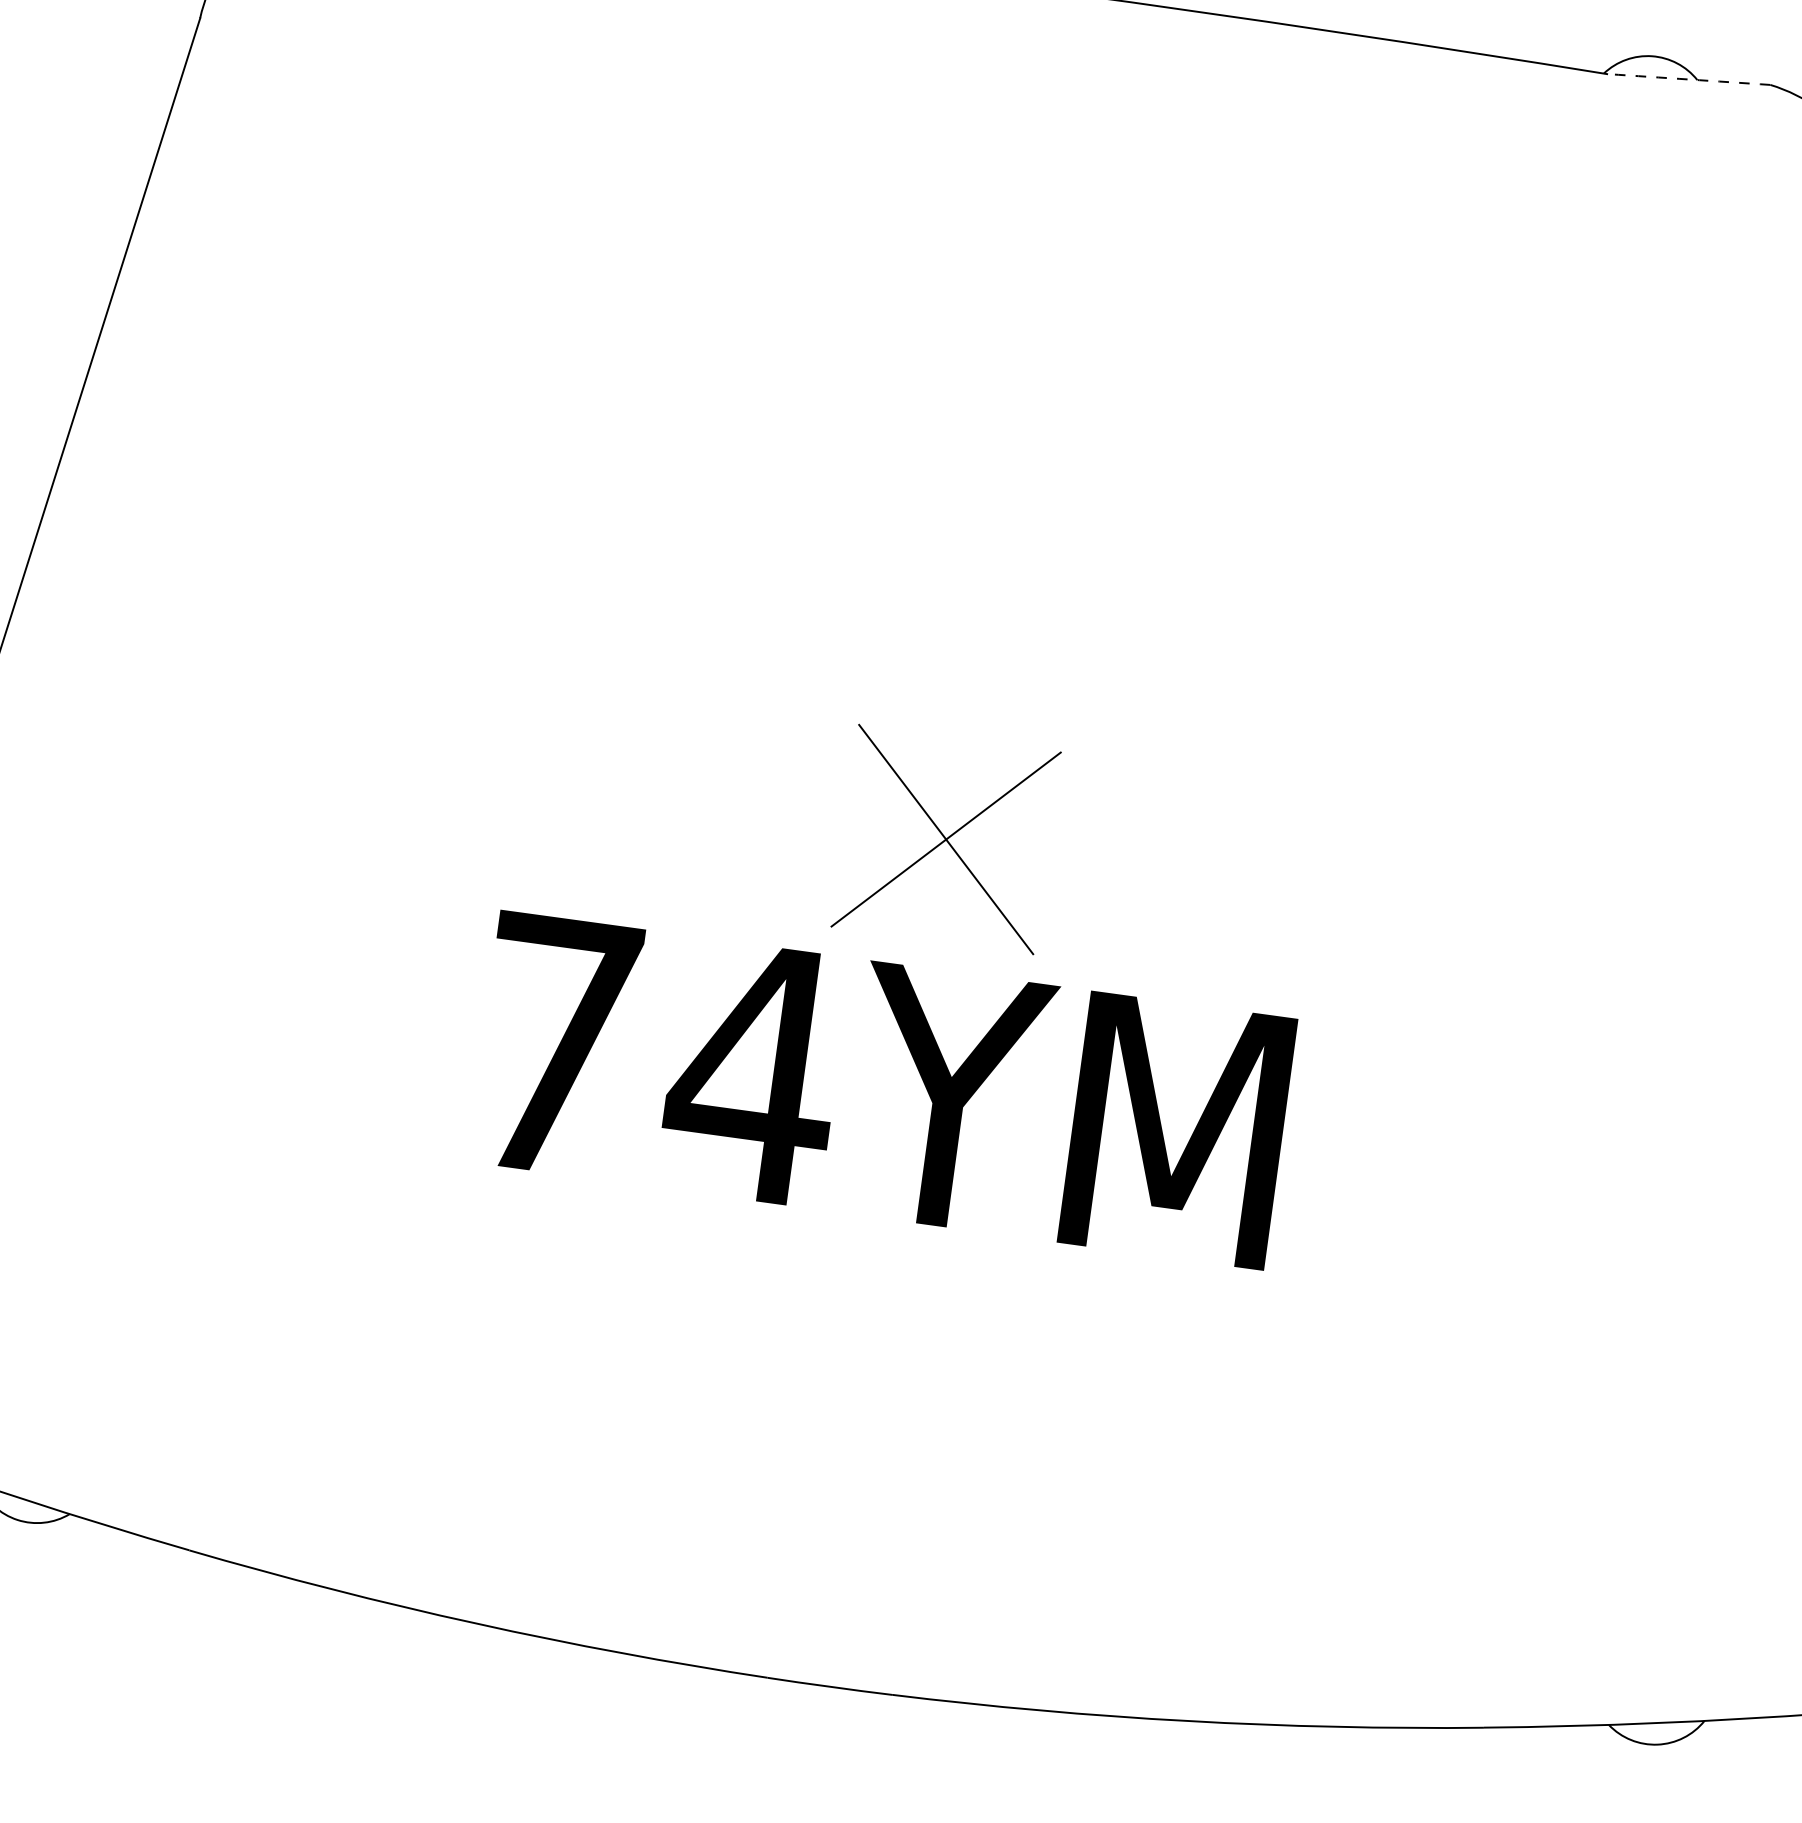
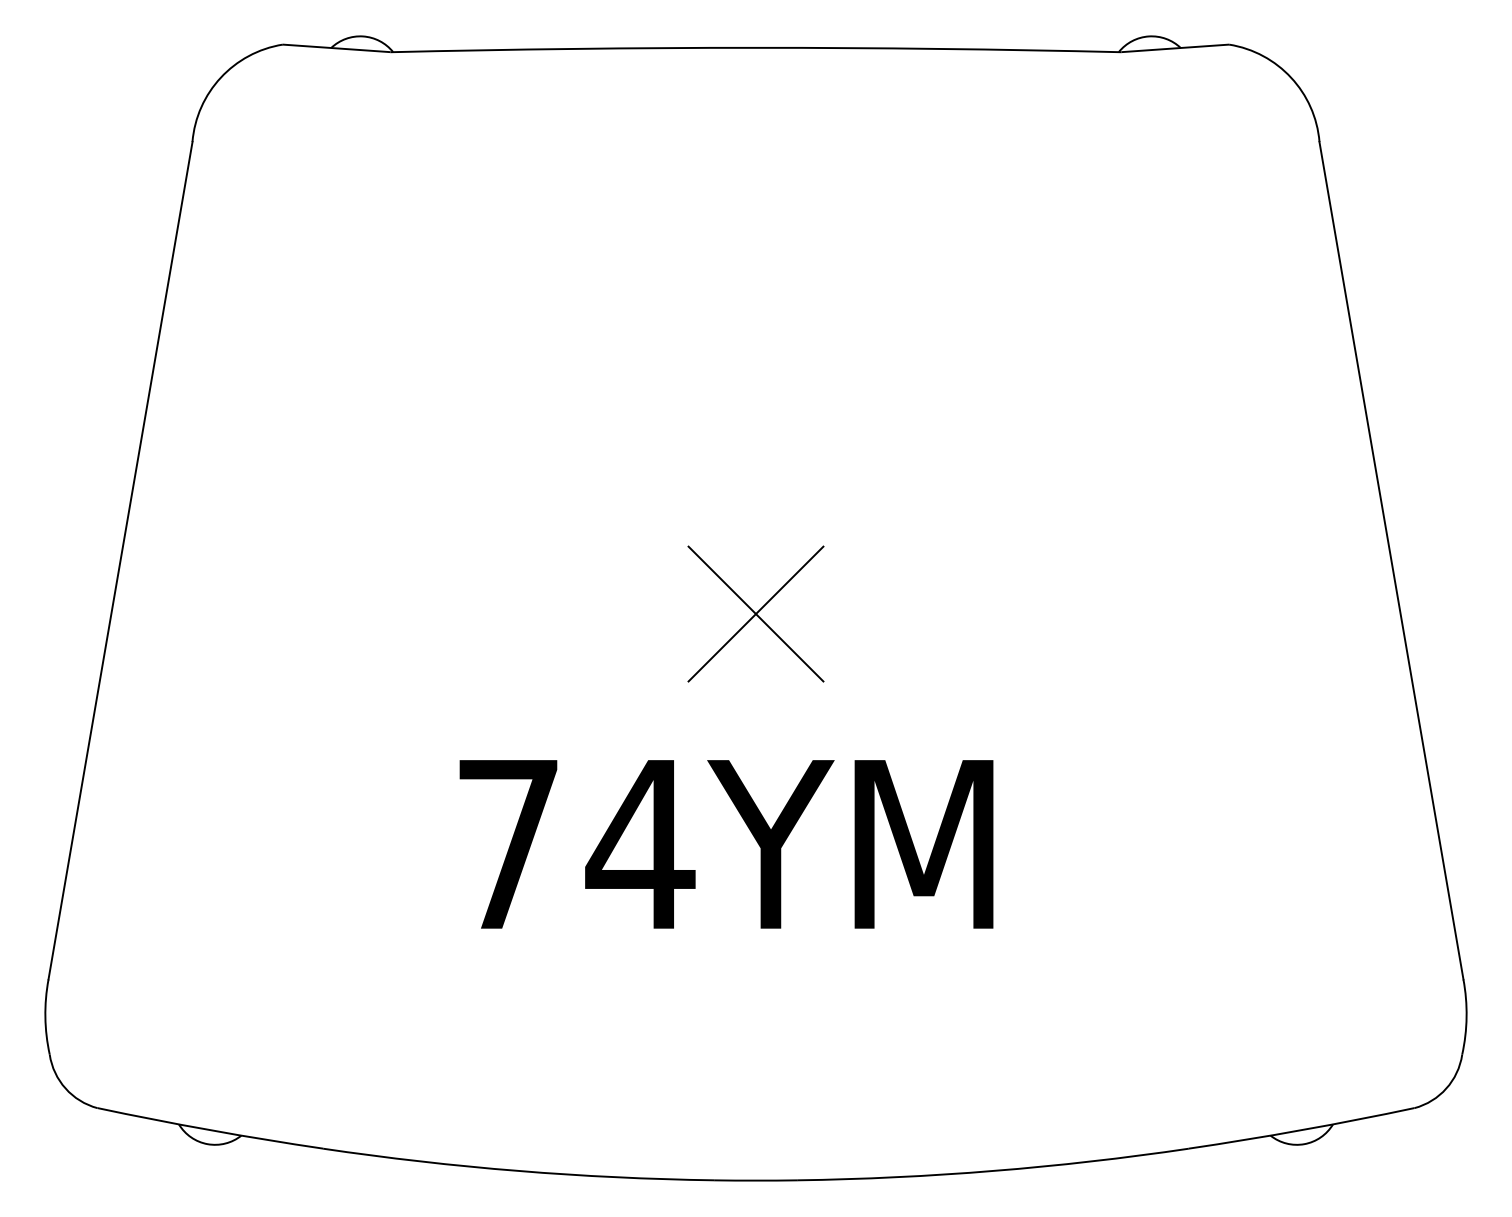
arc: (1689, 79) -> (1175, 48), dashed -> solid
text: (882, 1090) -> (726, 844), moved

